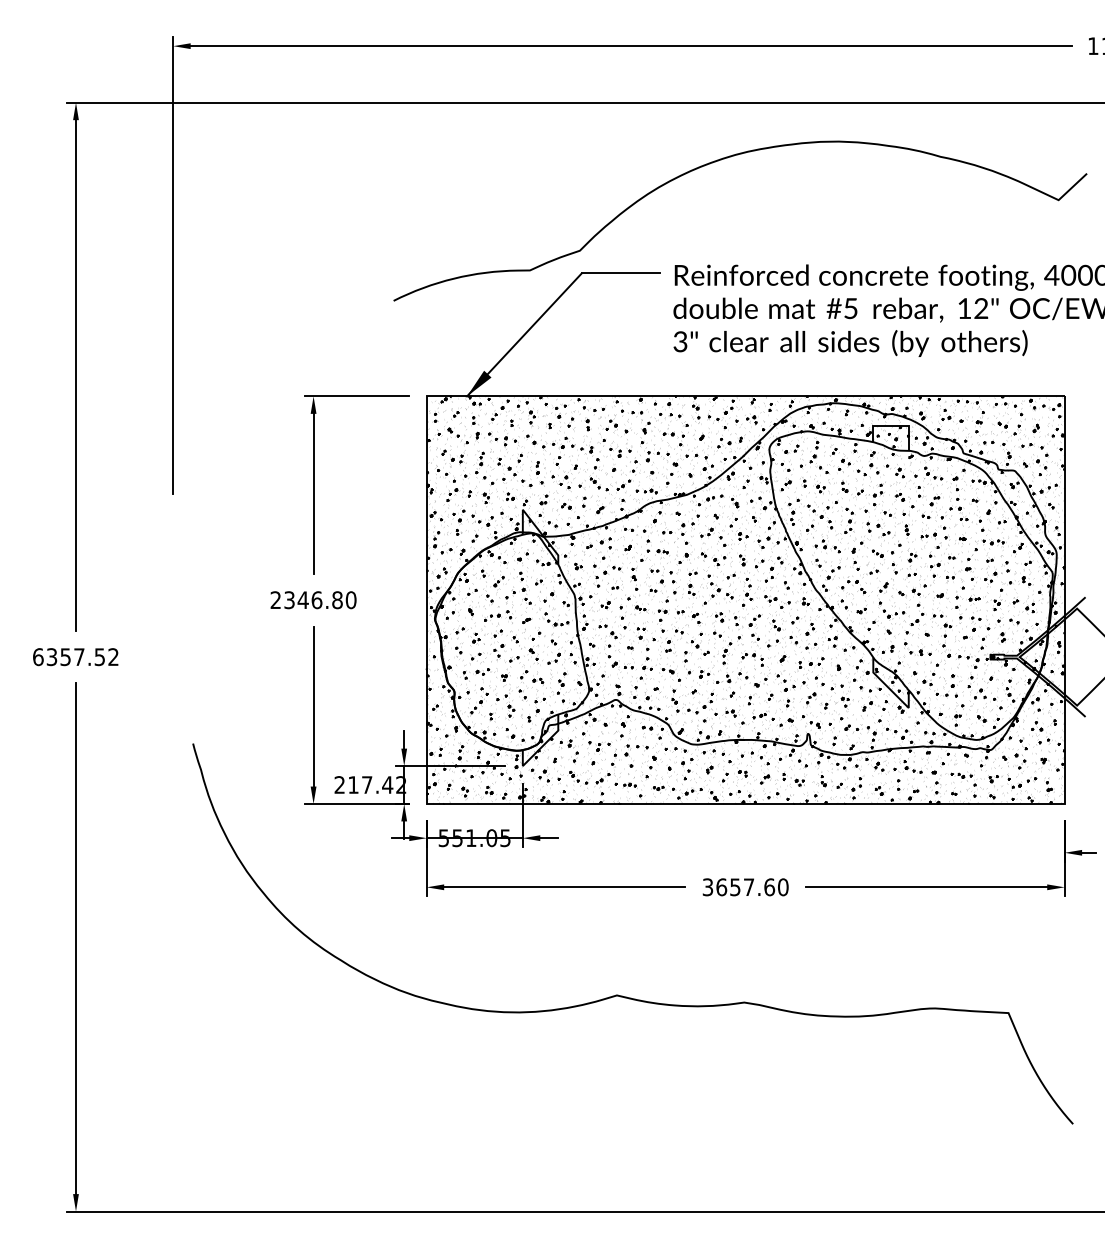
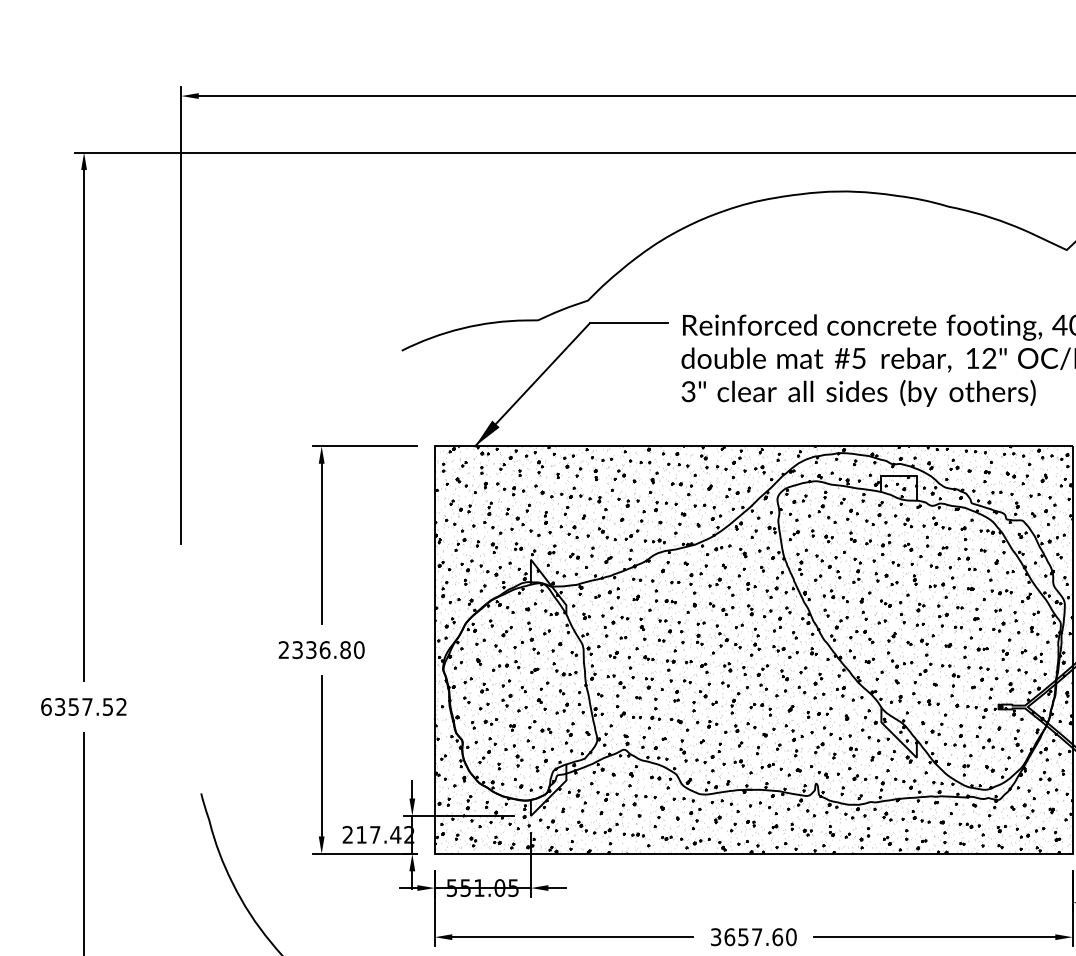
text: (302, 600) -> (310, 650), 2346.80 -> 2336.80

